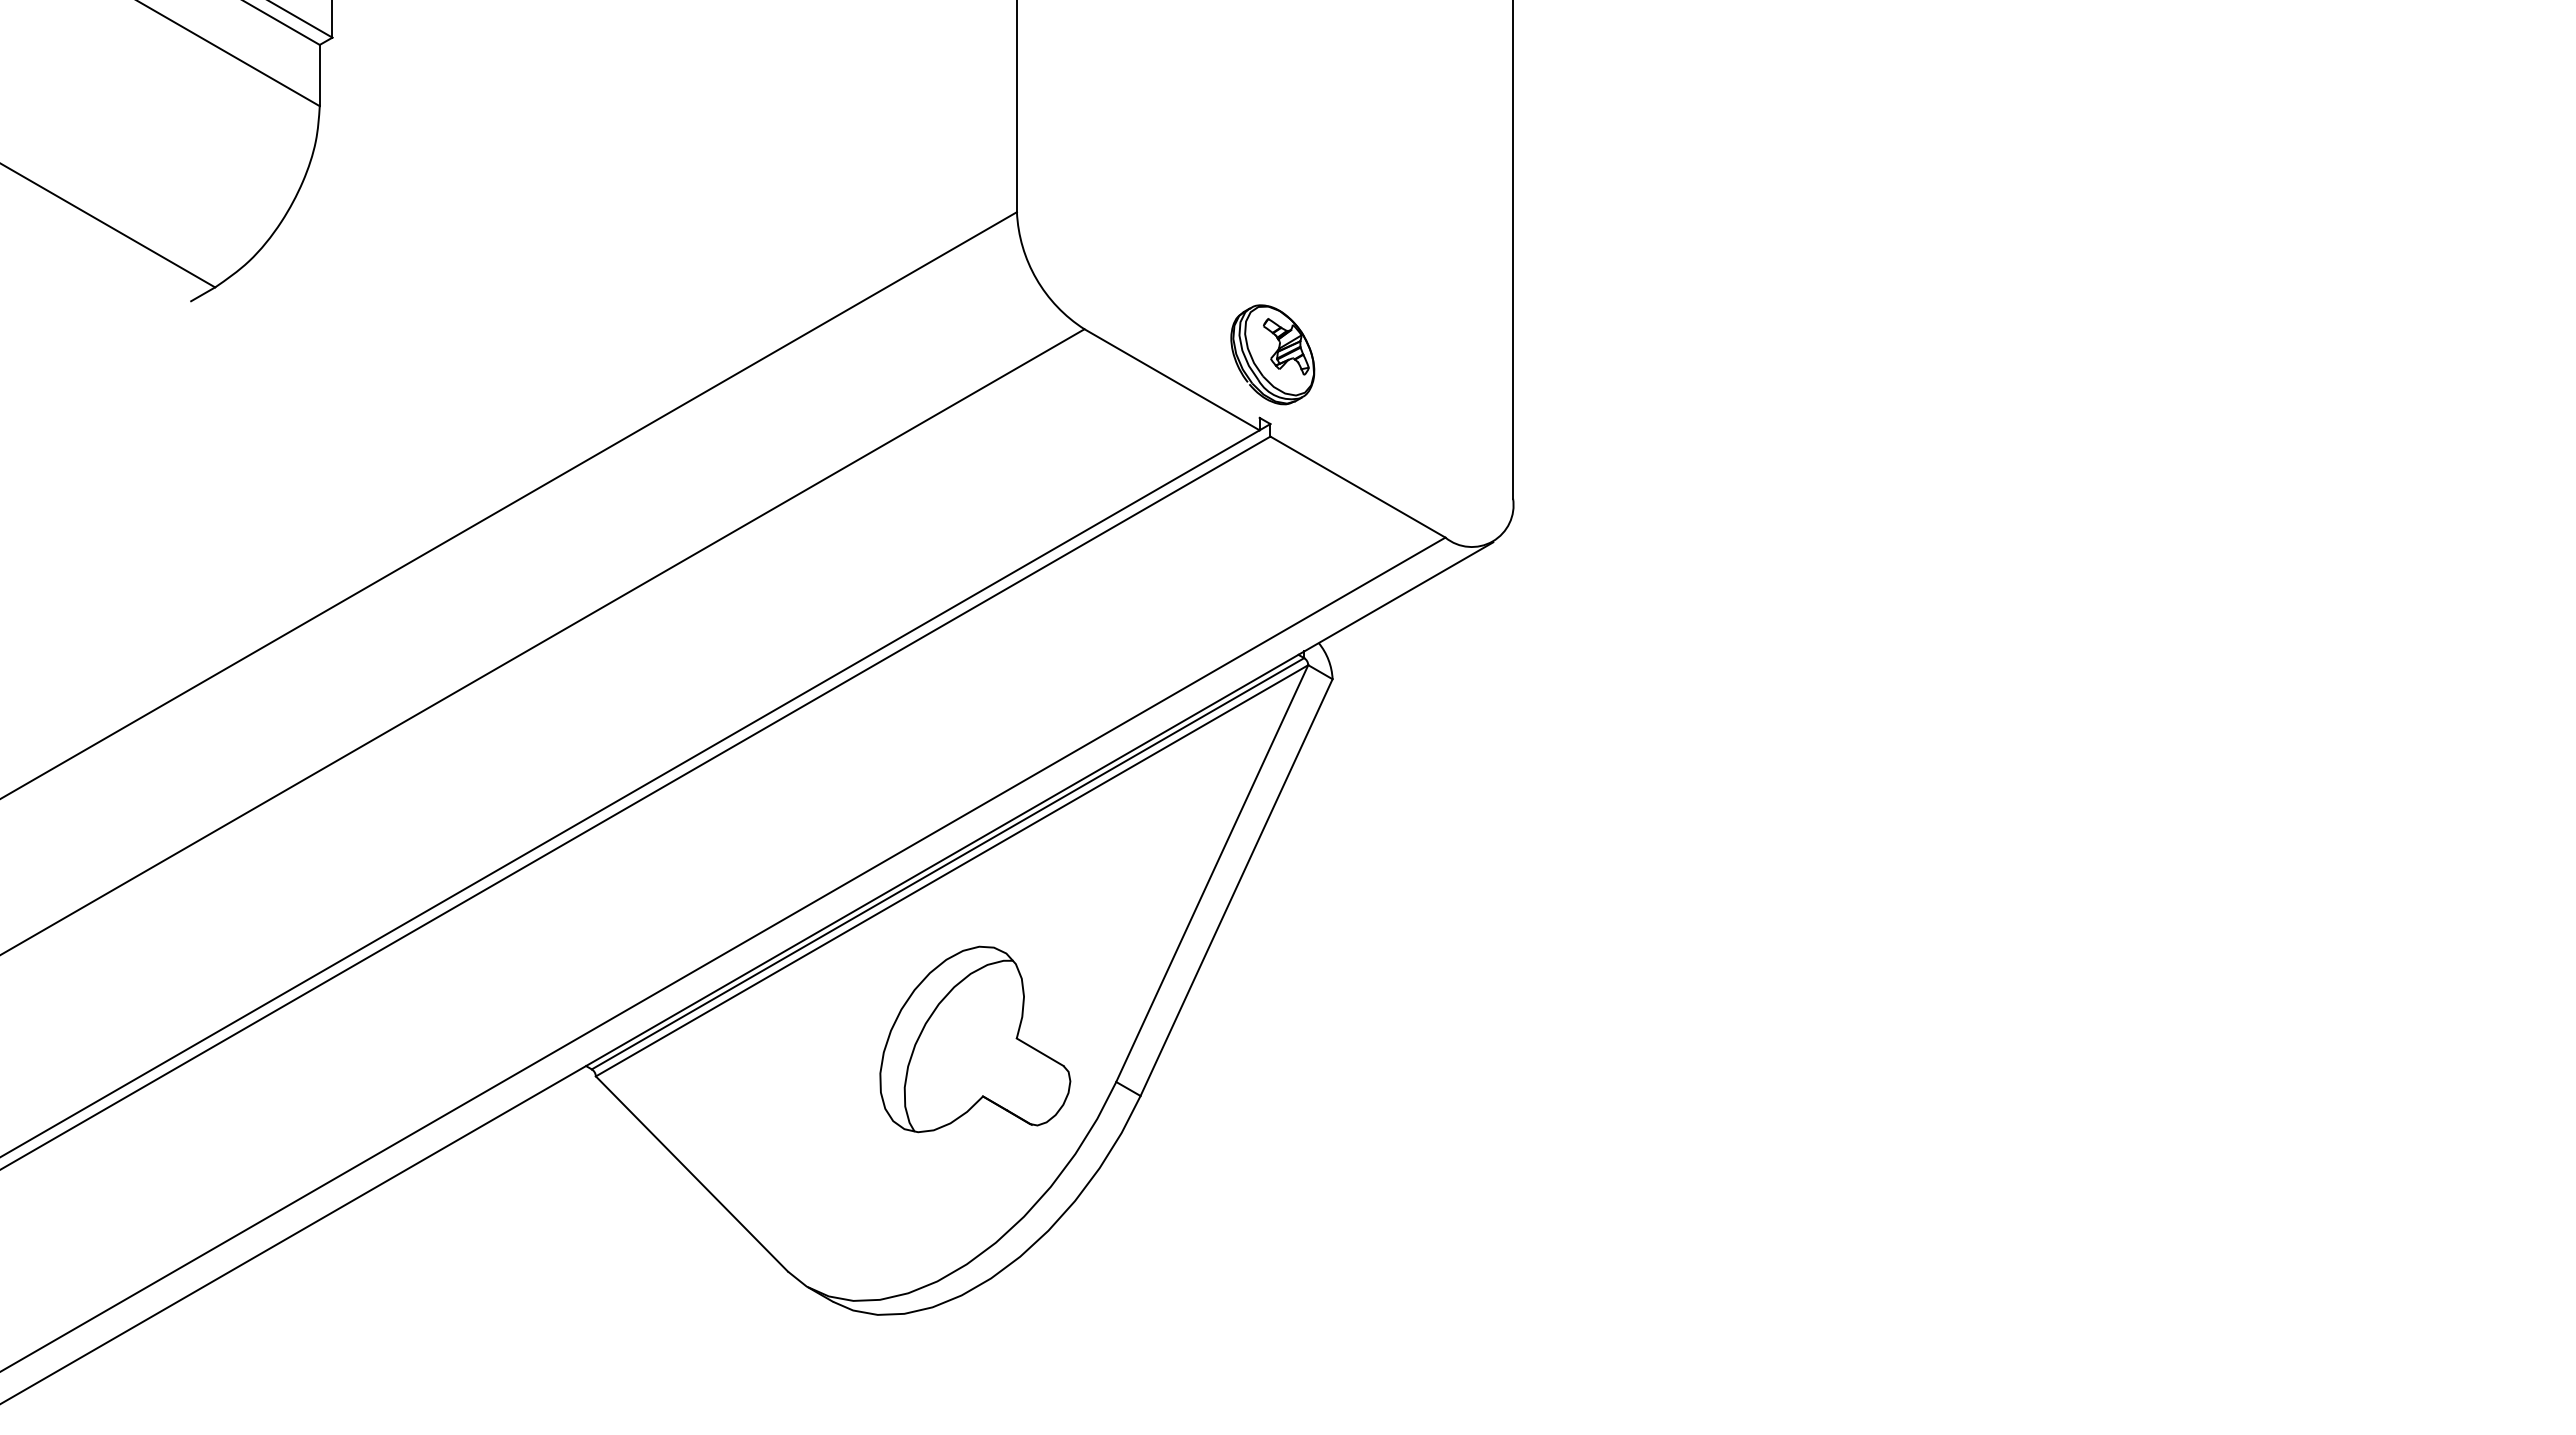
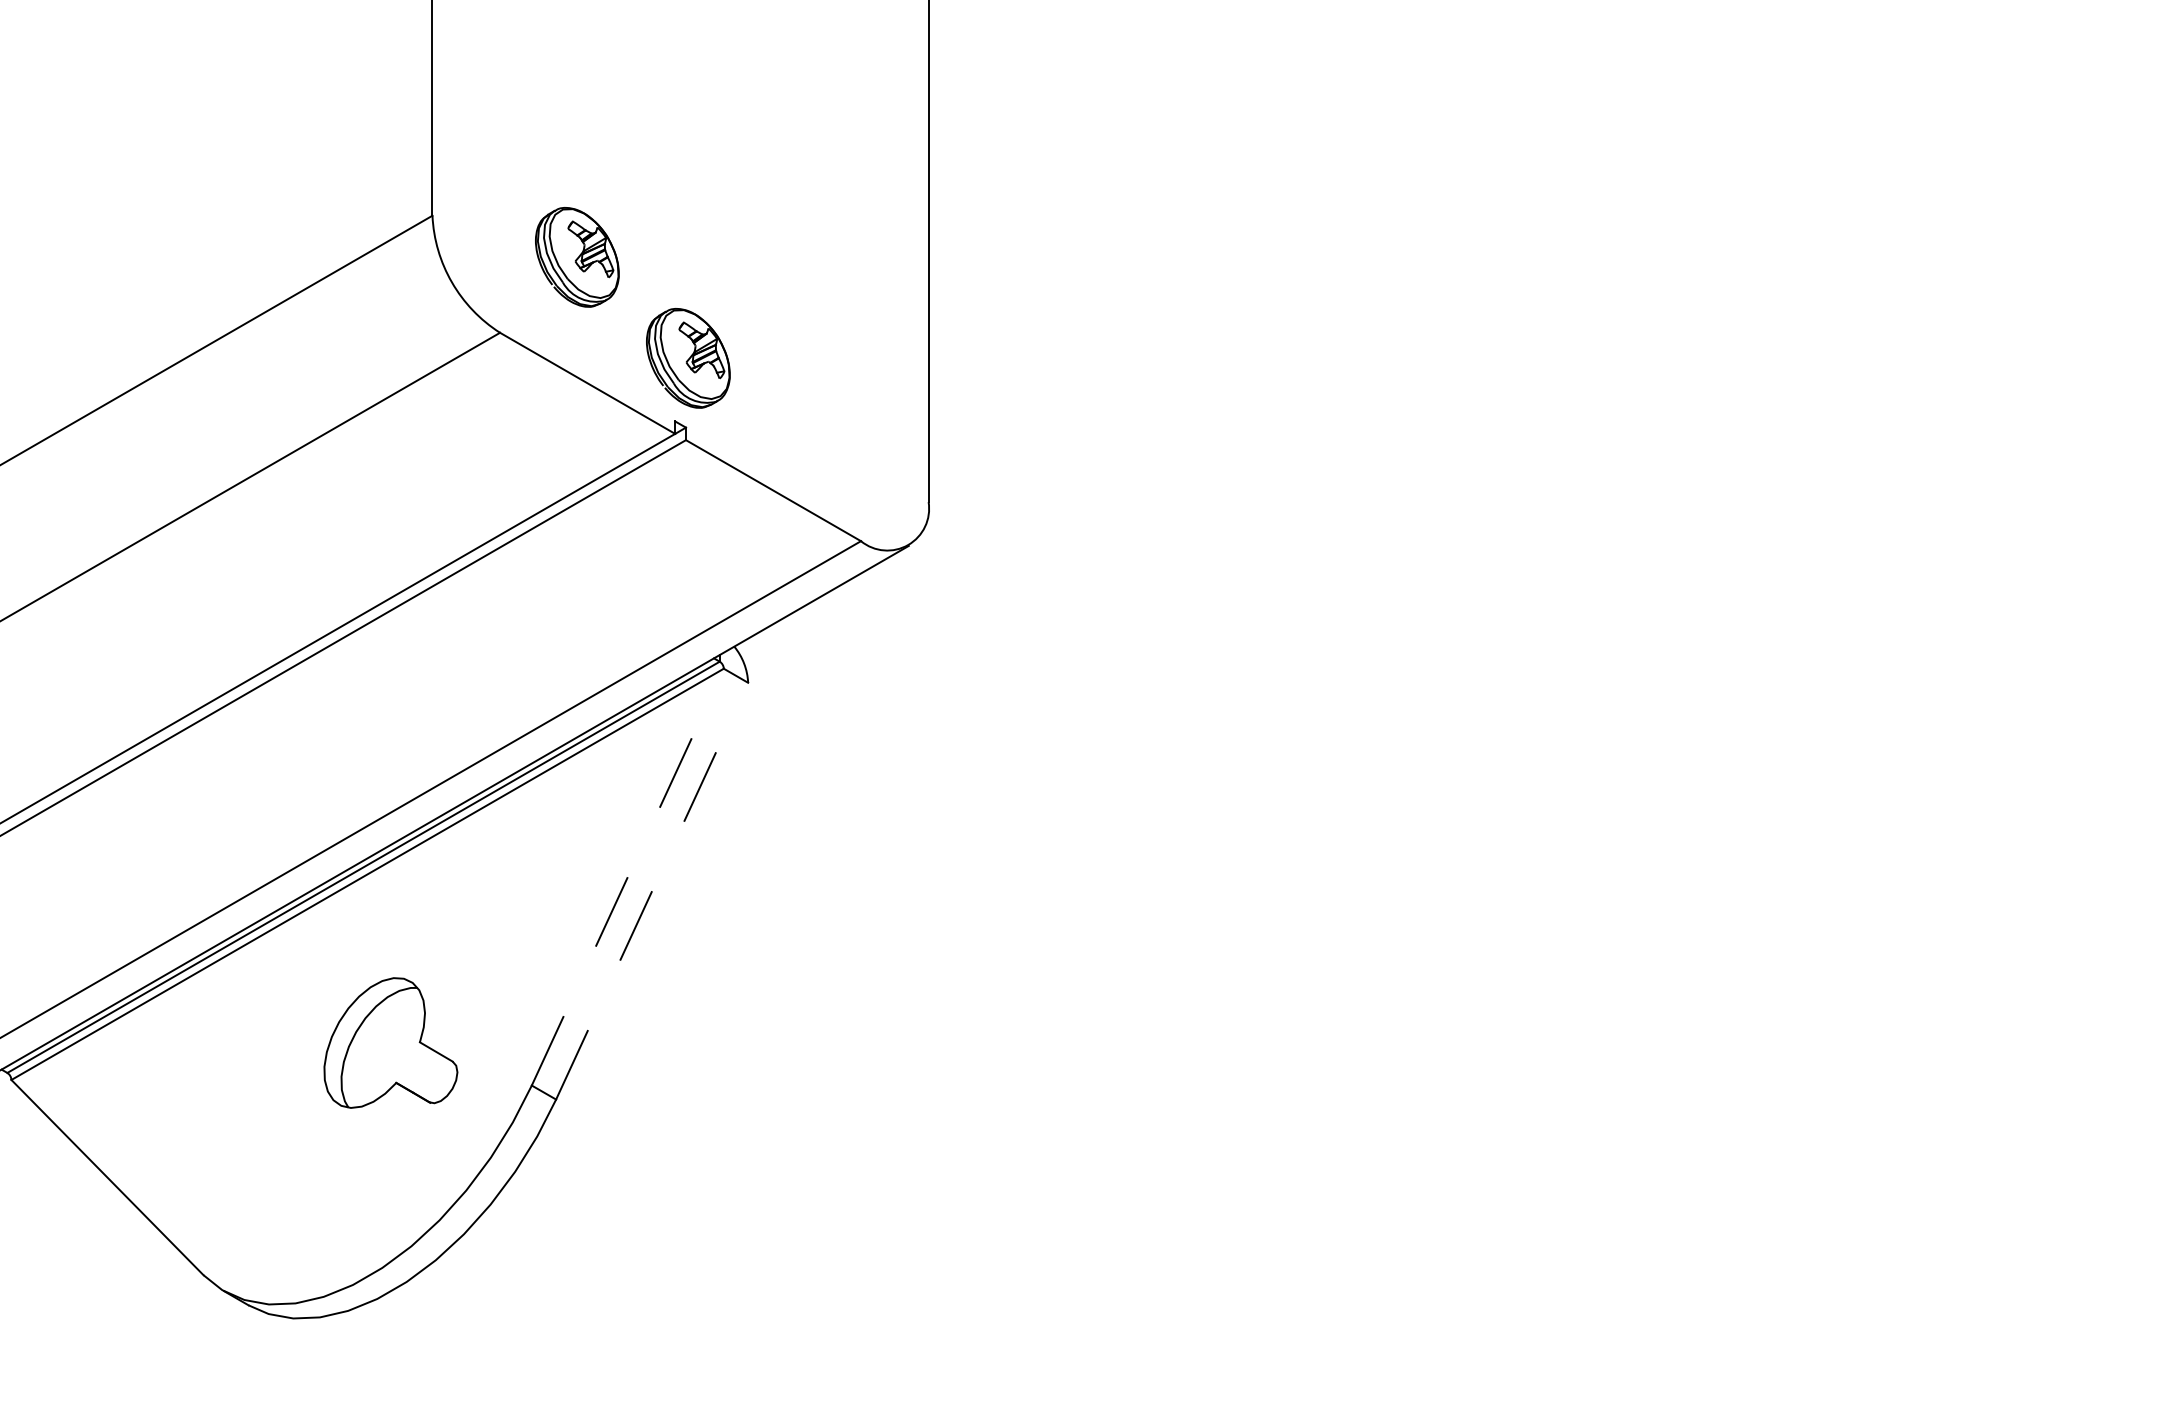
part: (1161, 253) -> (577, 257), added
line: (1212, 873) -> (628, 877), solid -> dashed
line: (1236, 887) -> (652, 891), solid -> dashed
part: (975, 1039) -> (391, 1043), size x0.7

